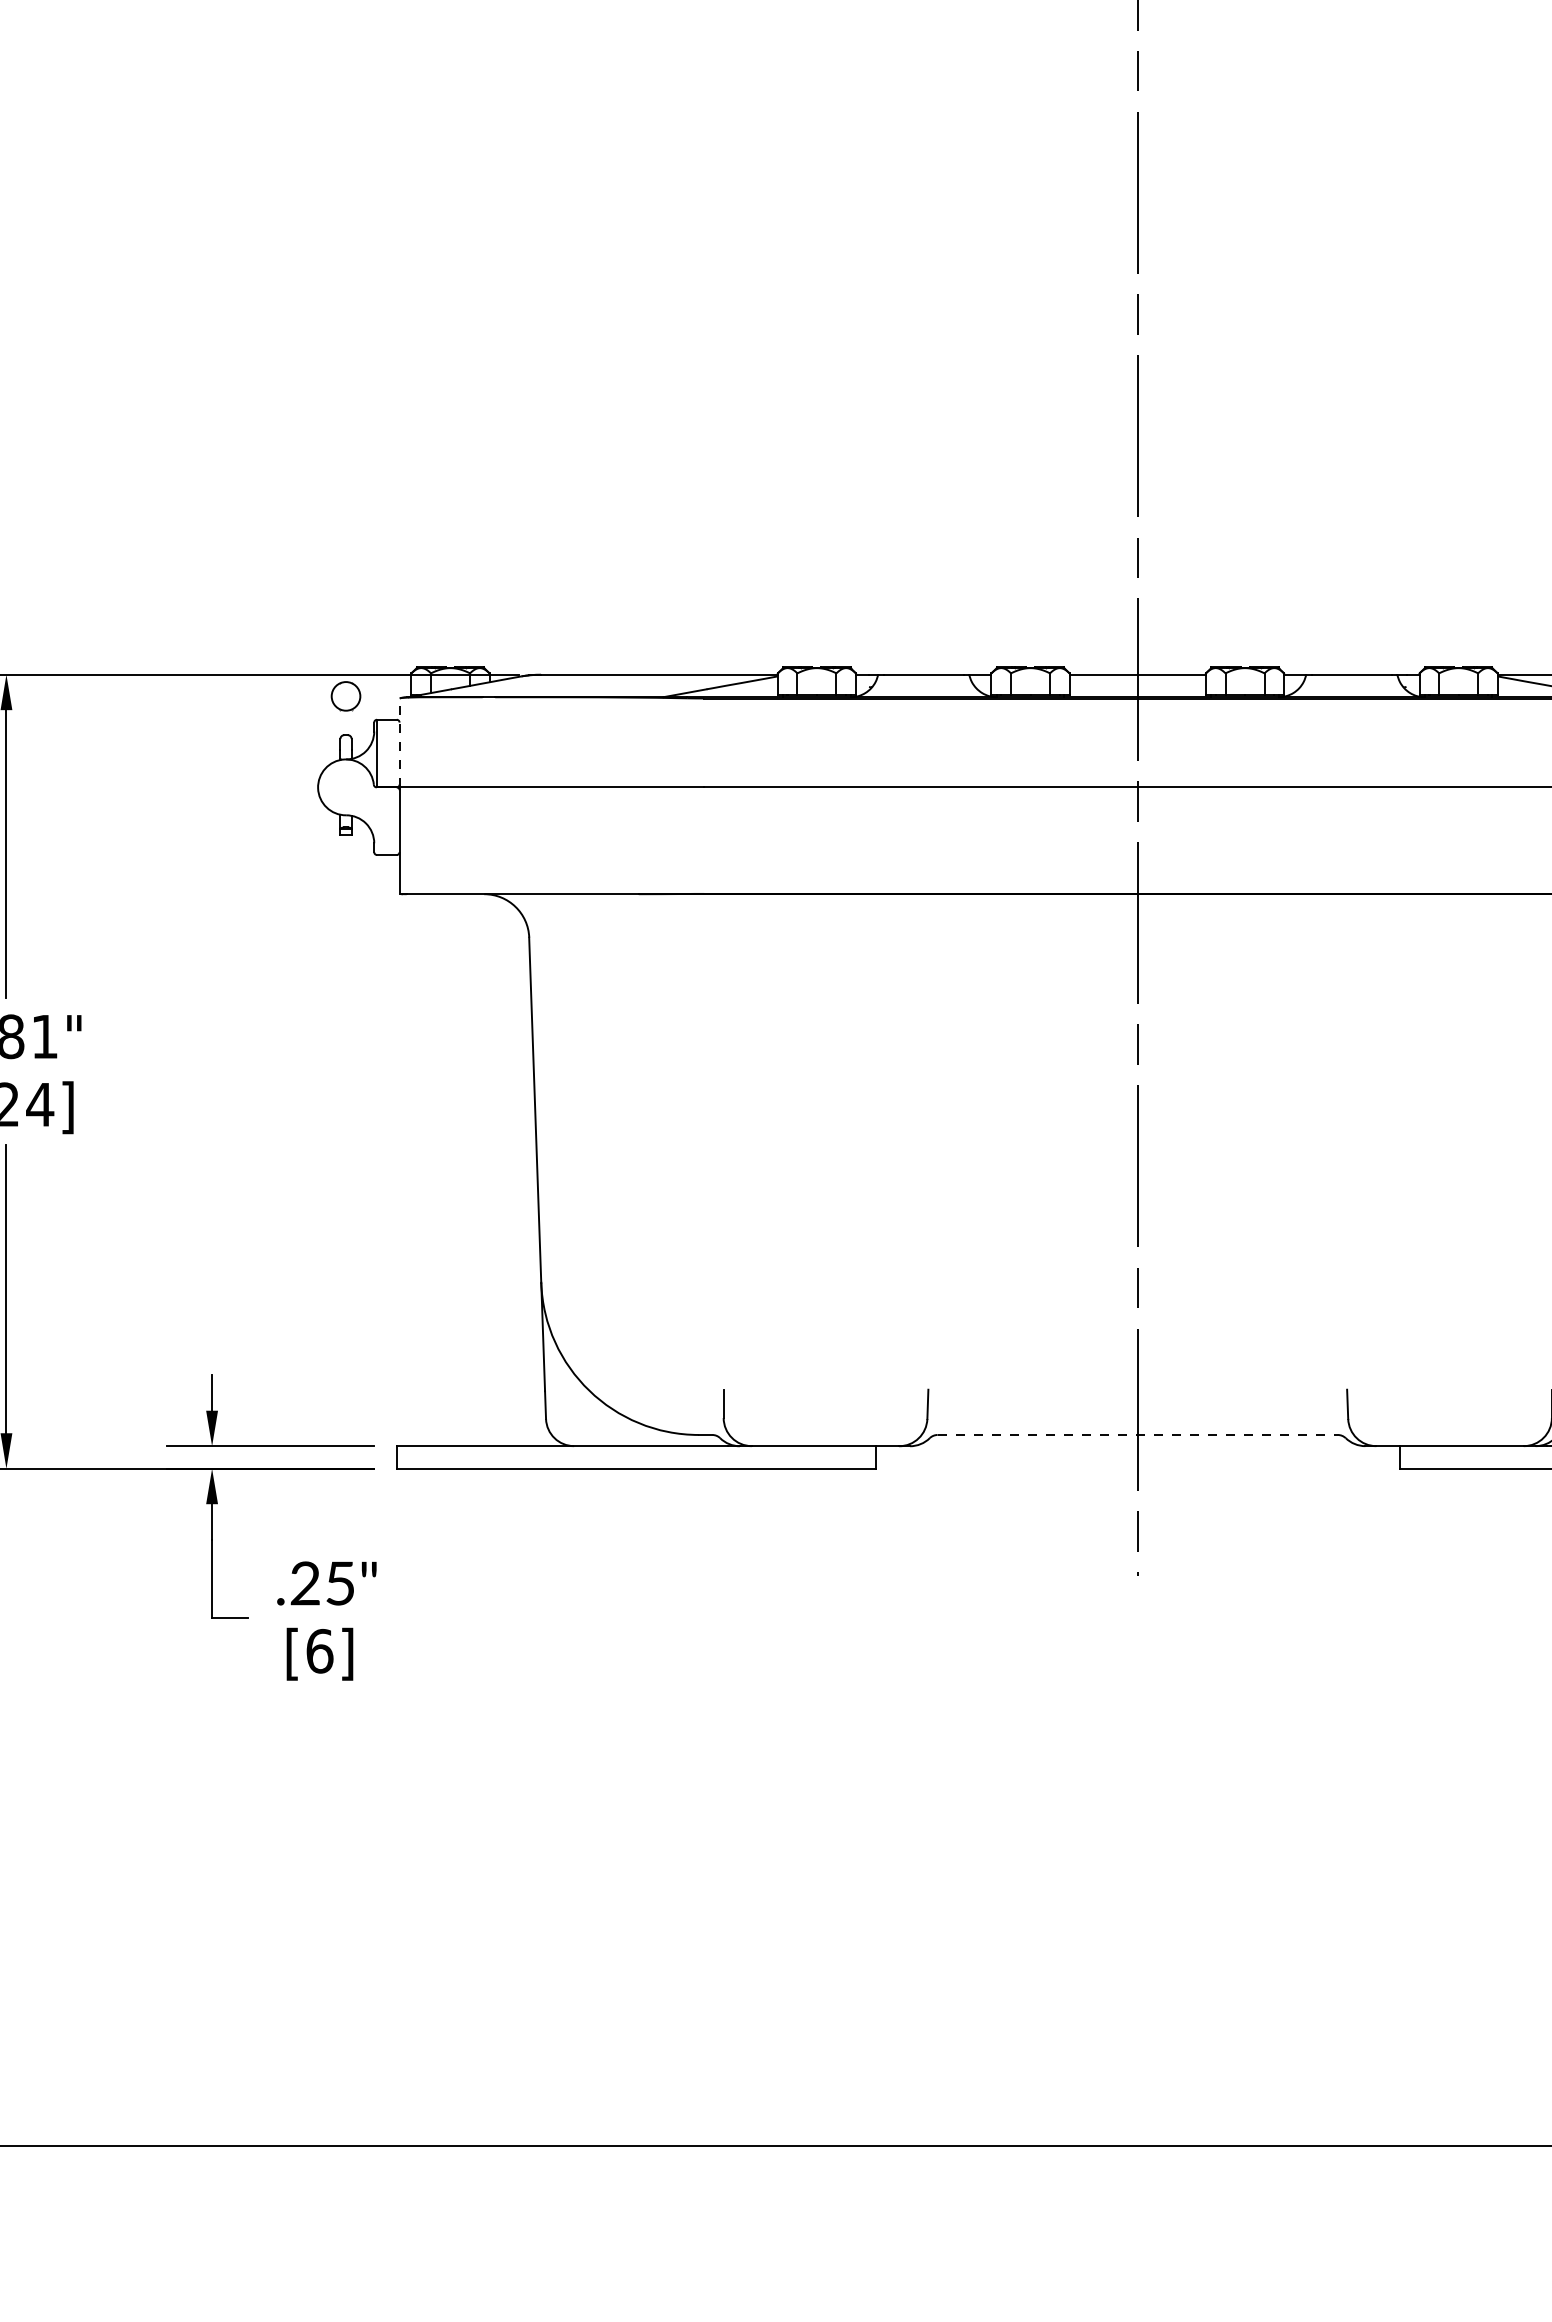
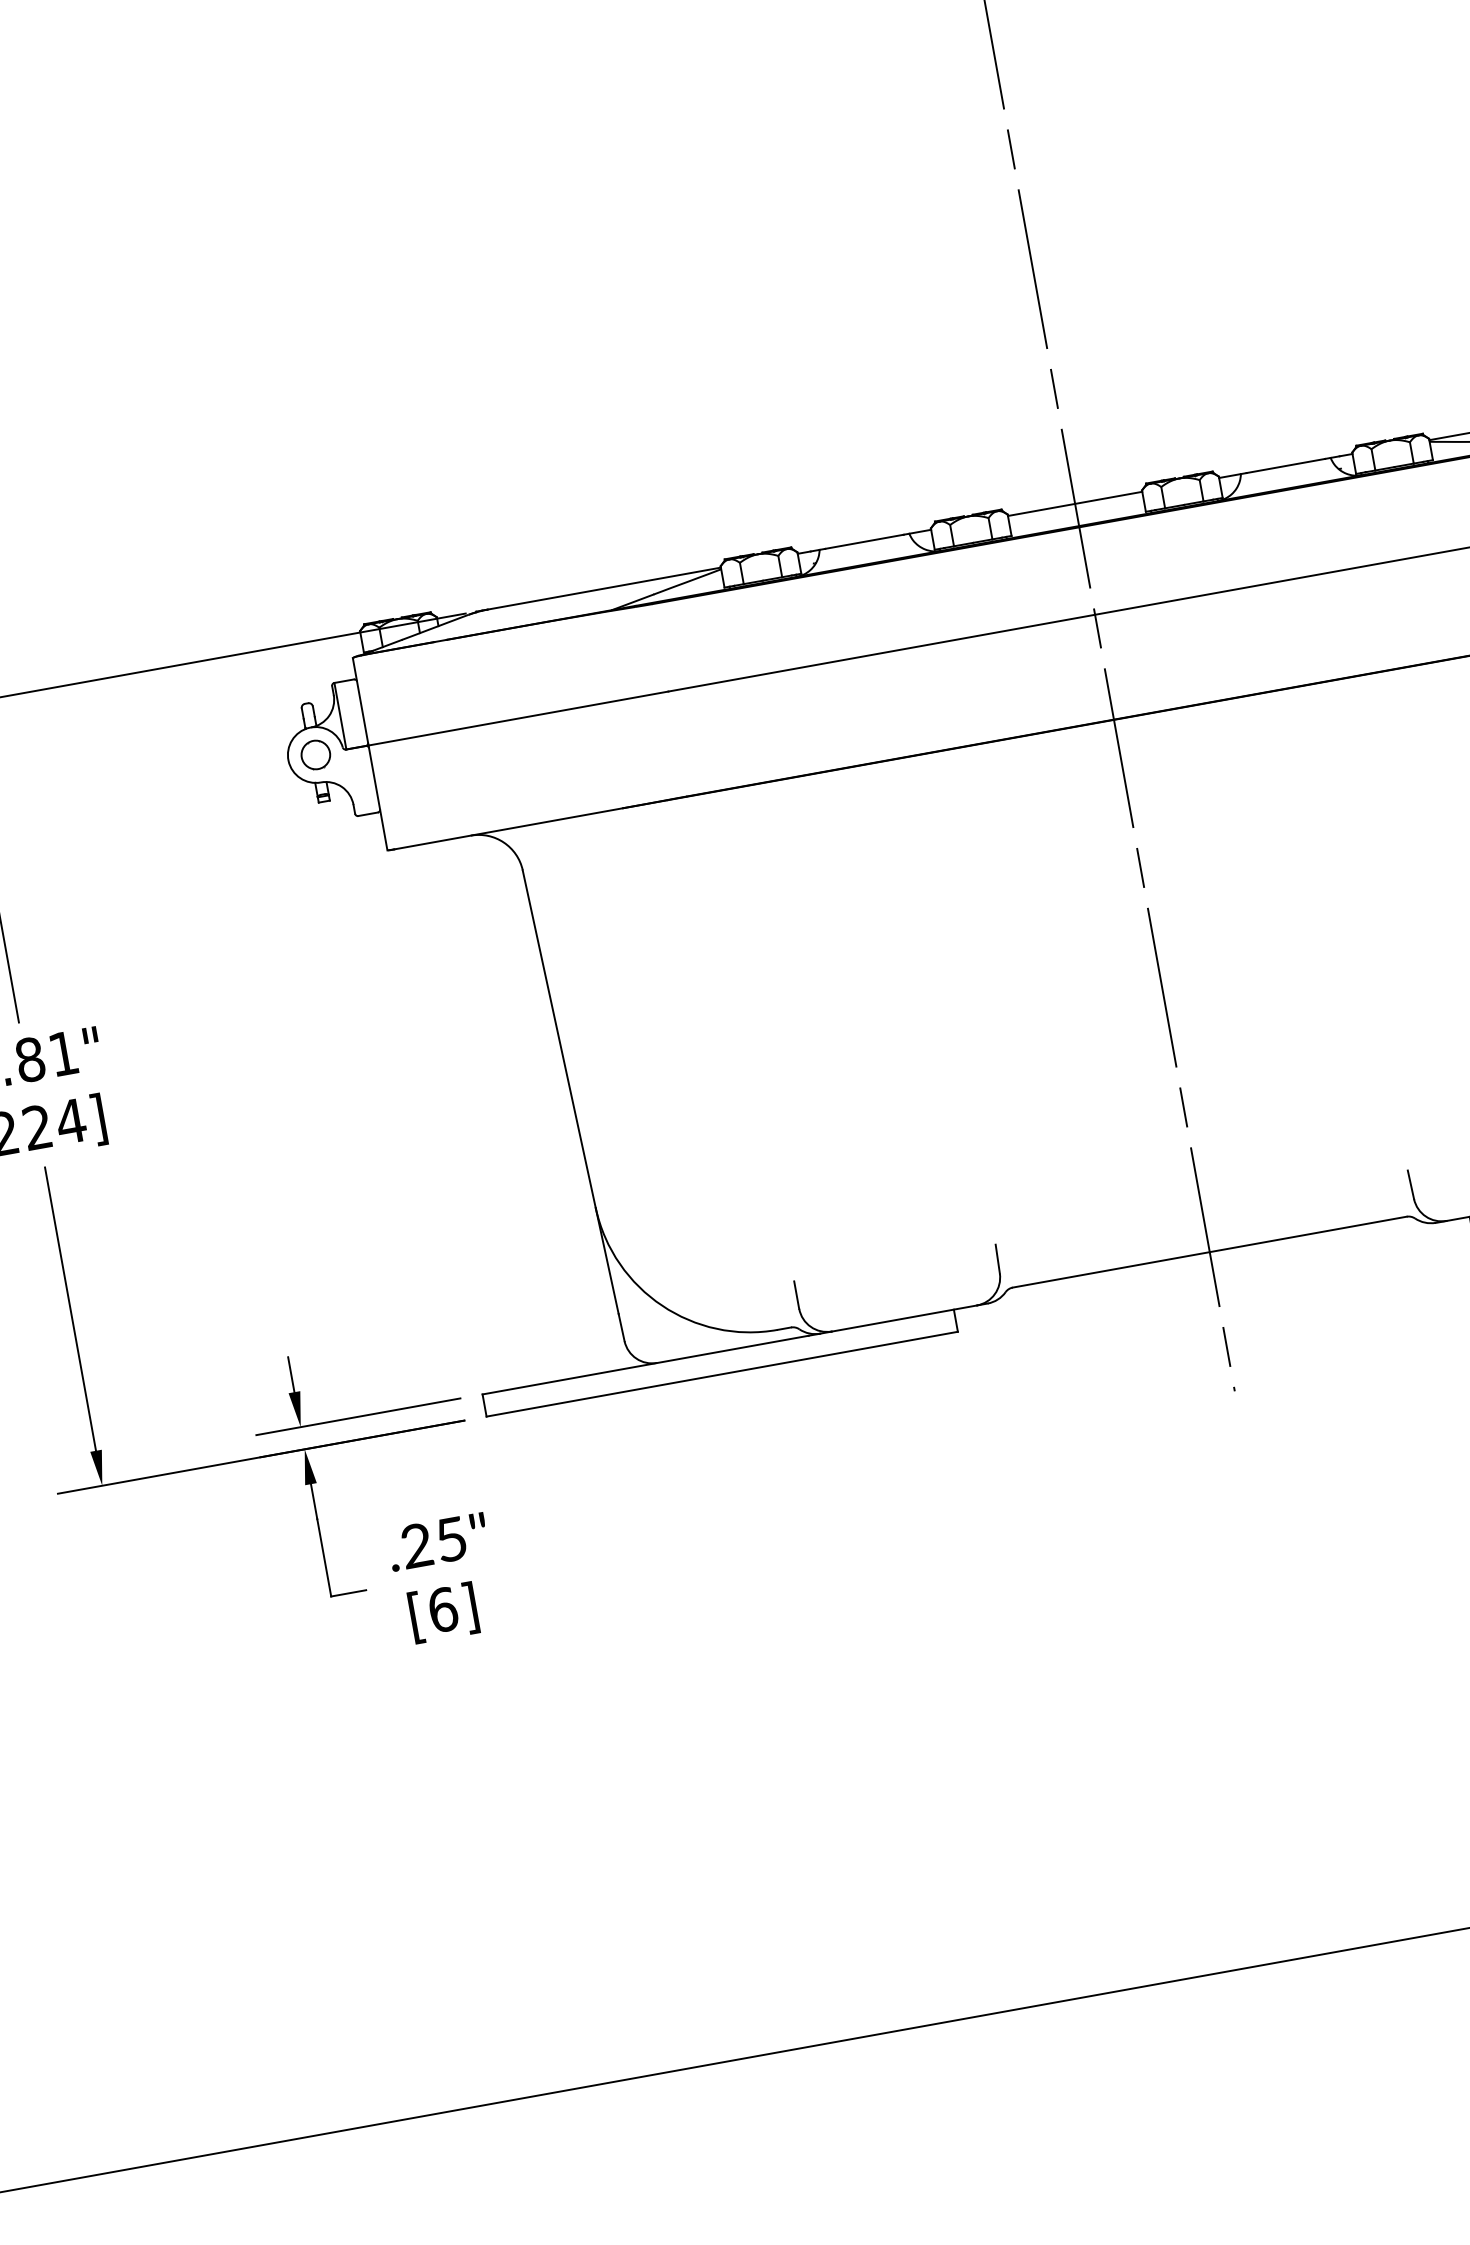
part: (345, 696) -> (315, 755), moved
line: (399, 742) -> (360, 701), dashed -> solid
line: (1138, 1434) -> (1210, 1251), dashed -> solid

